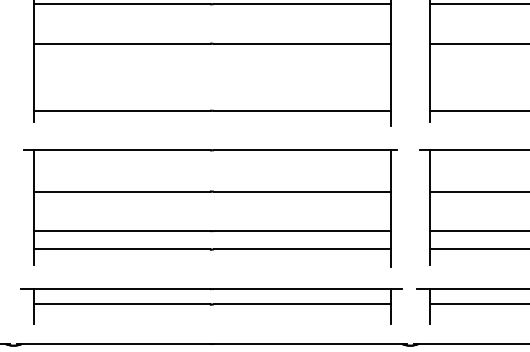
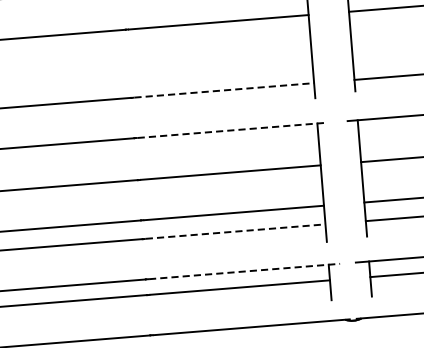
line: (302, 110) -> (224, 90), solid -> dashed
line: (305, 150) -> (230, 130), solid -> dashed
line: (302, 249) -> (235, 231), solid -> dashed
line: (307, 289) -> (244, 271), solid -> dashed

